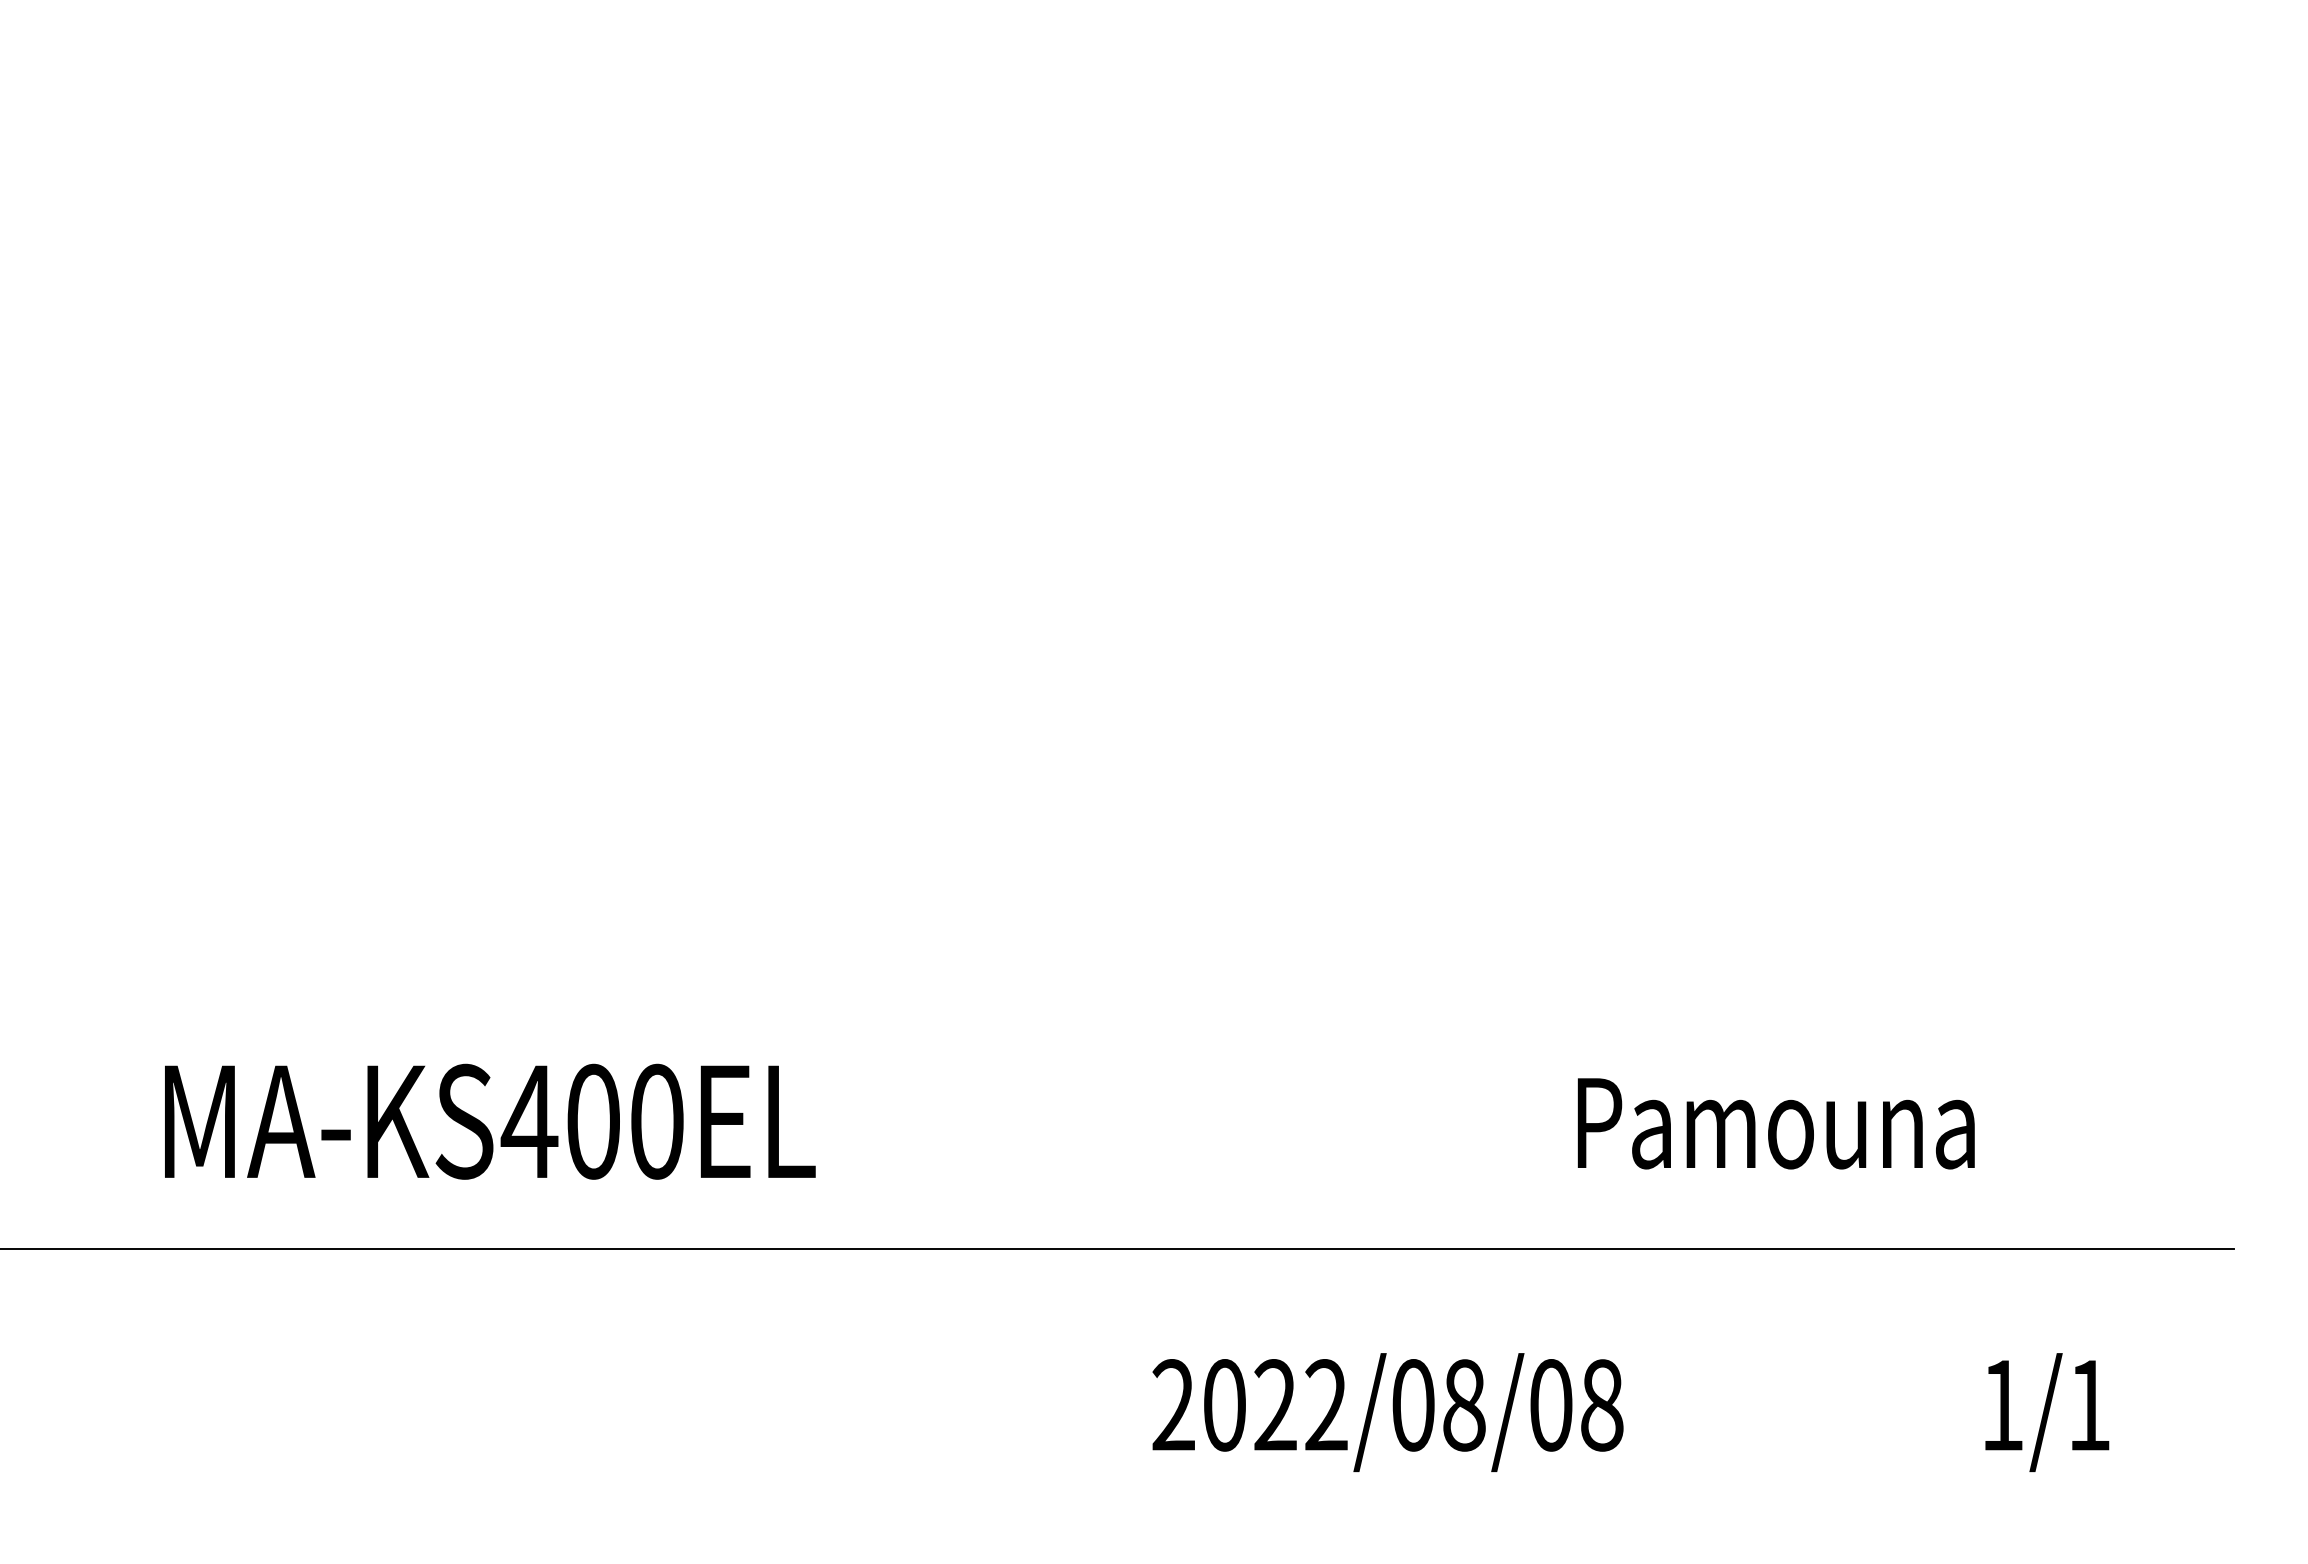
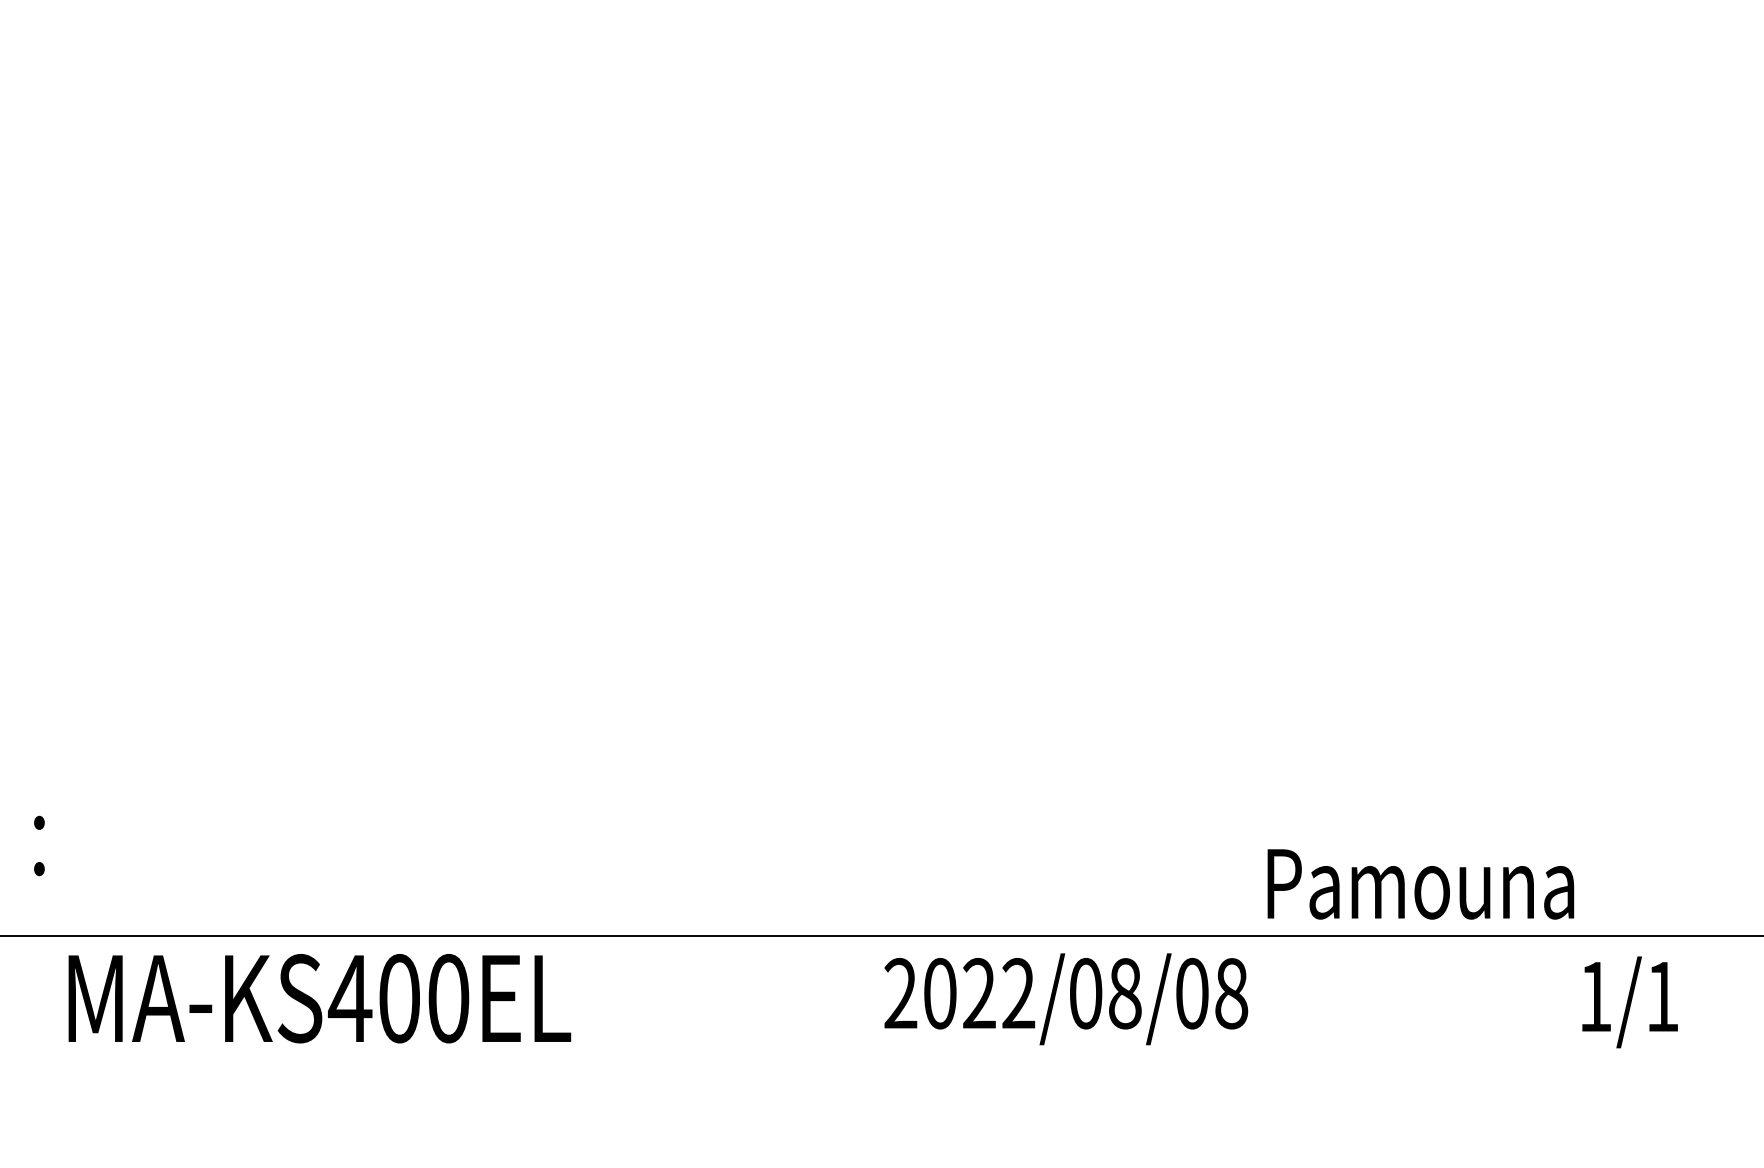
text: (490, 1121) -> (320, 998), moved
text: (1775, 1123) -> (1420, 884), moved
text: (1387, 1412) -> (1065, 999), moved
text: (2047, 1412) -> (1630, 1002), moved

